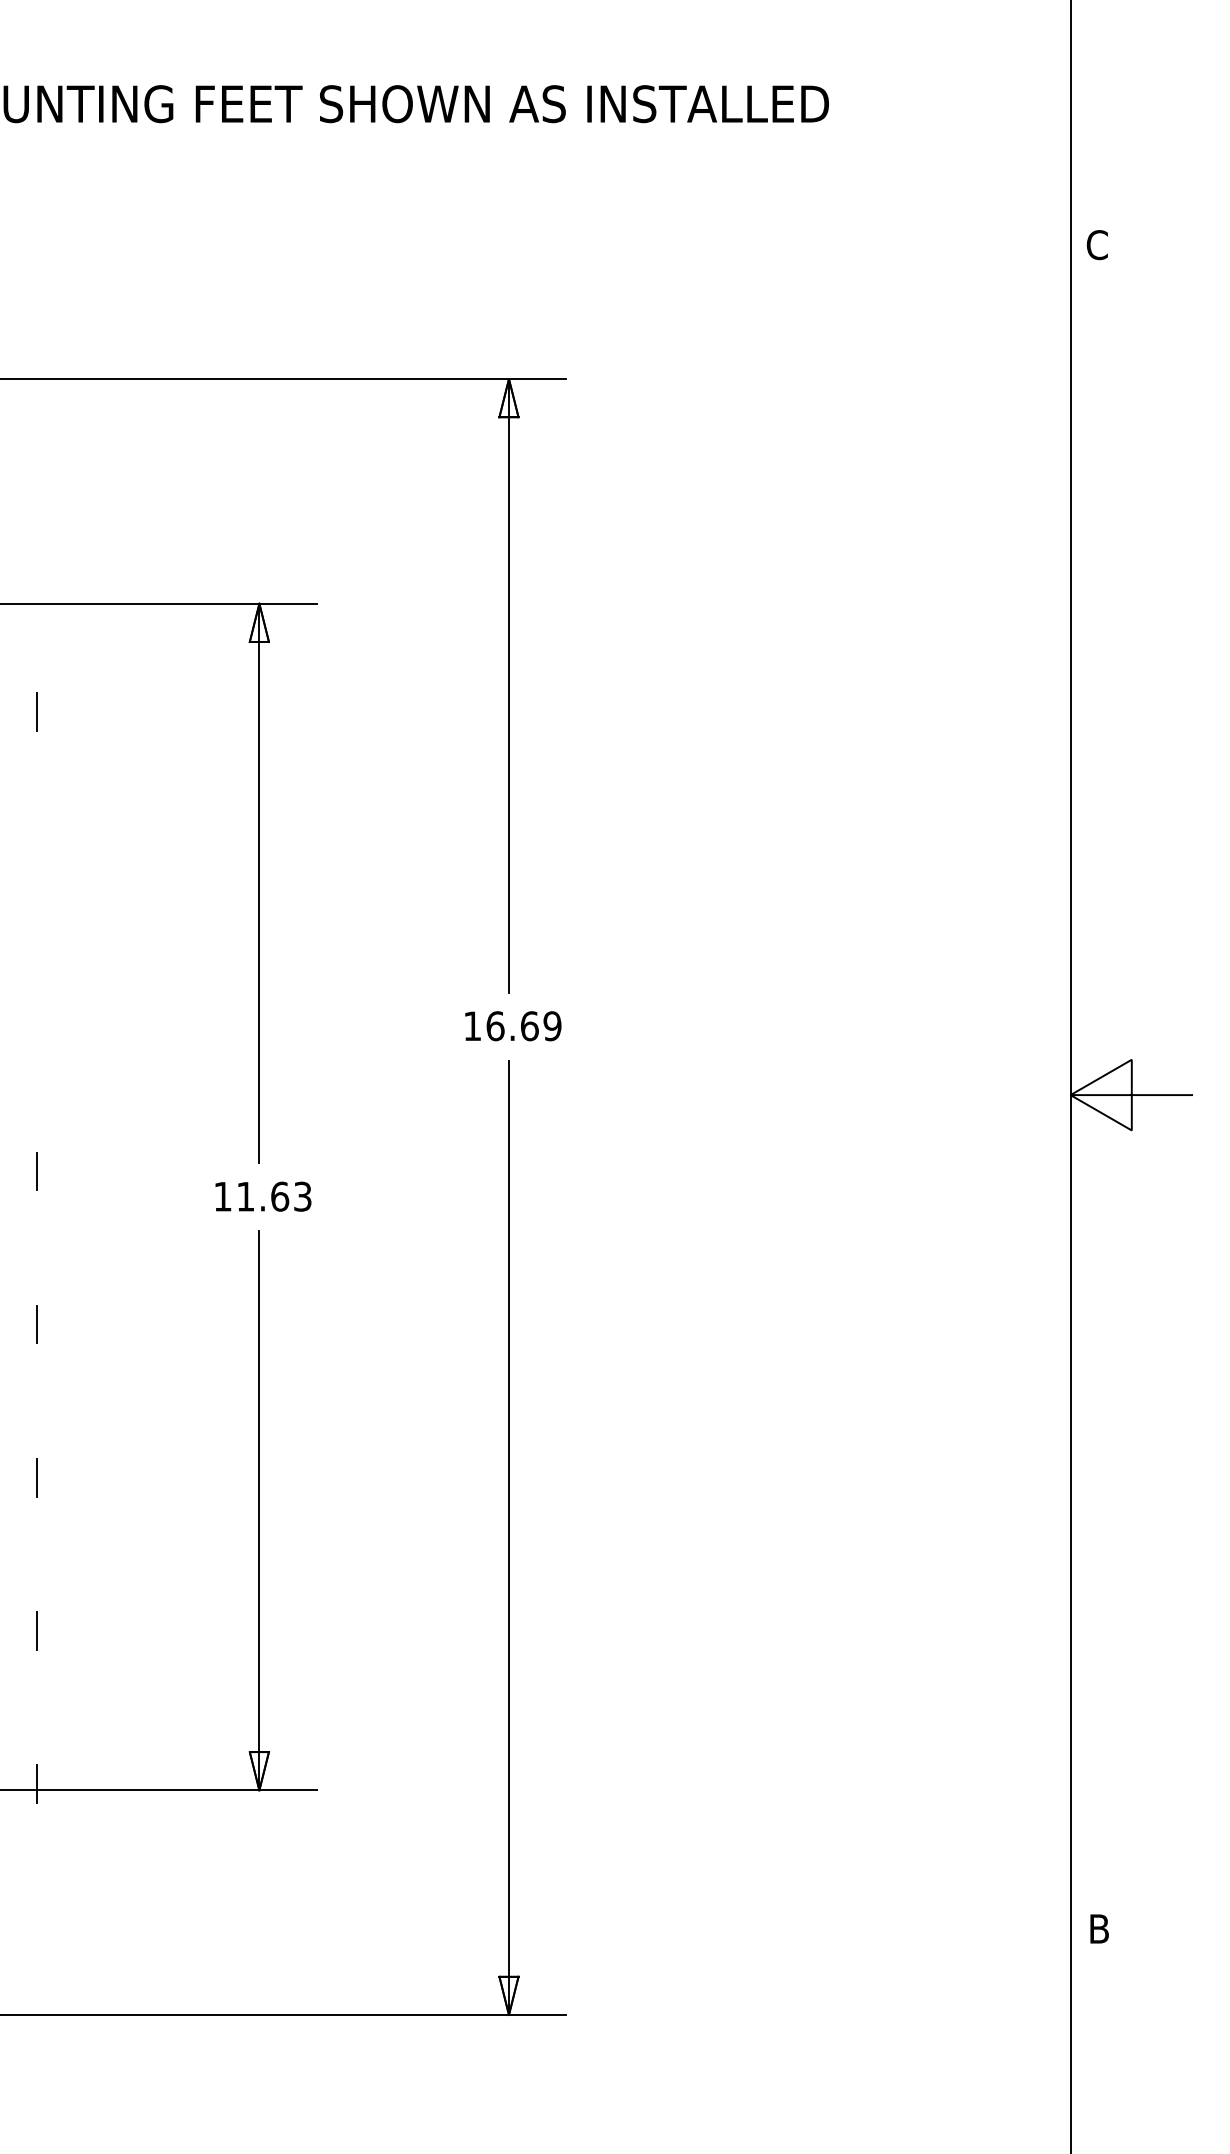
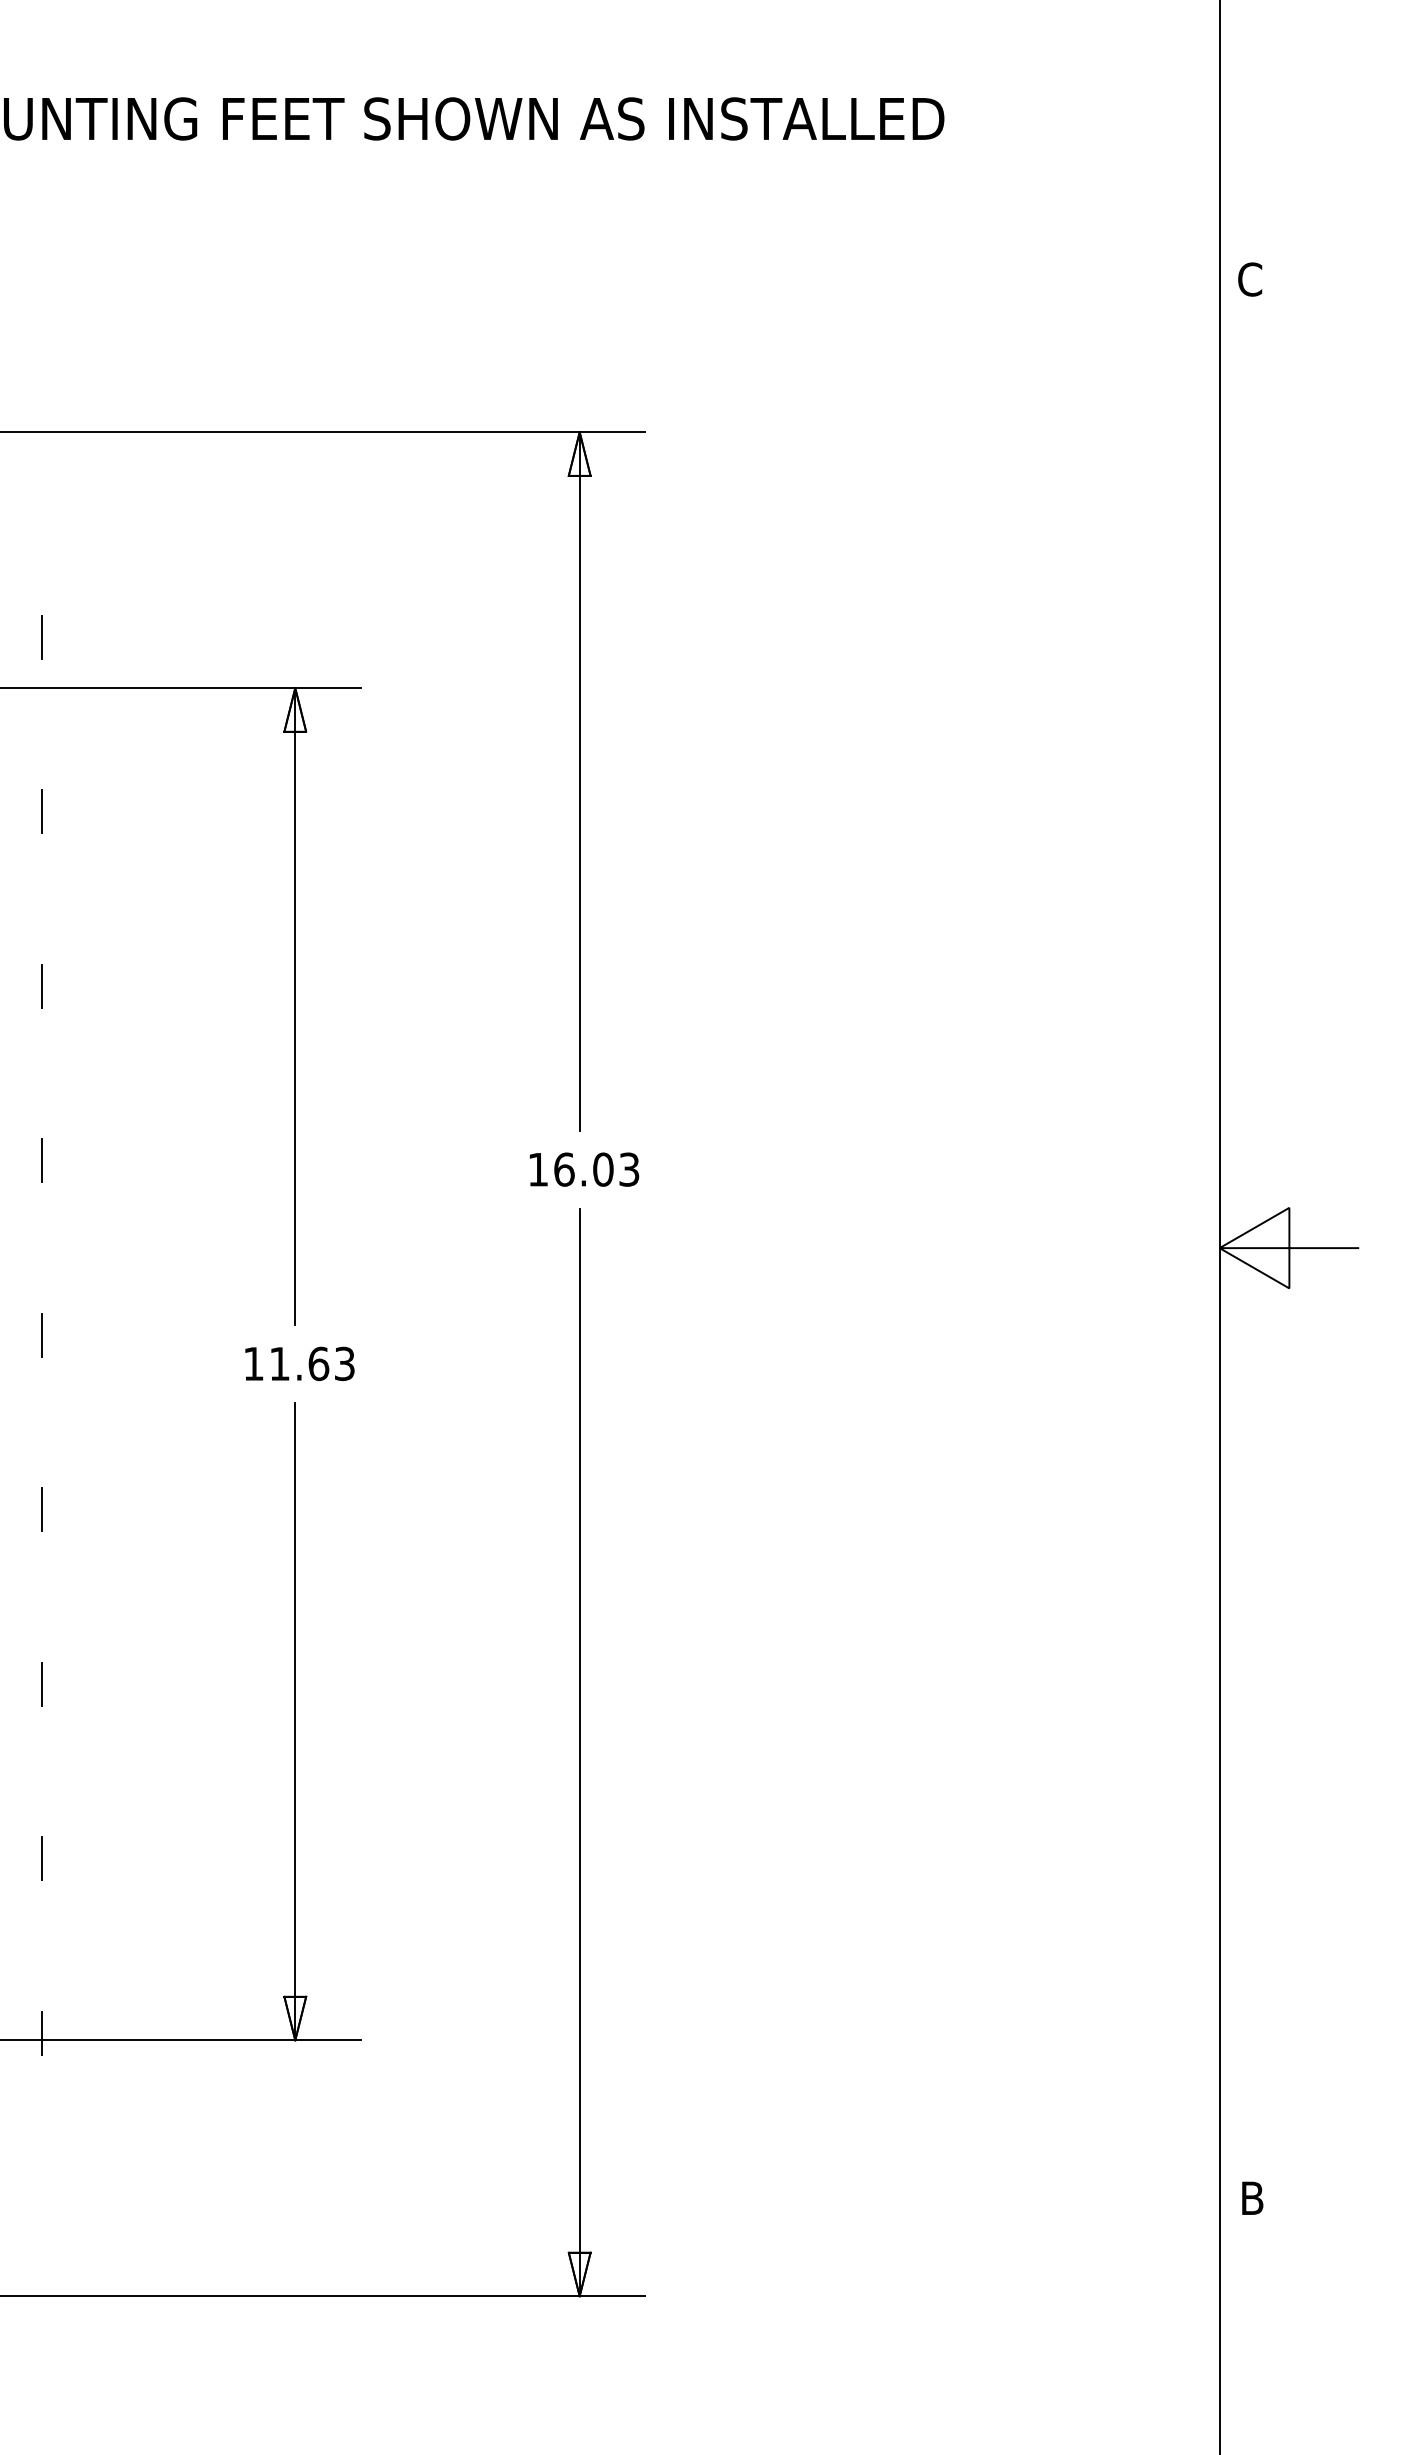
line: (36, 558) -> (41, 636), added
line: (36, 864) -> (41, 985), added
line: (36, 1018) -> (41, 1160), added
text: (541, 1026) -> (616, 1169), 16.69 -> 16.03

